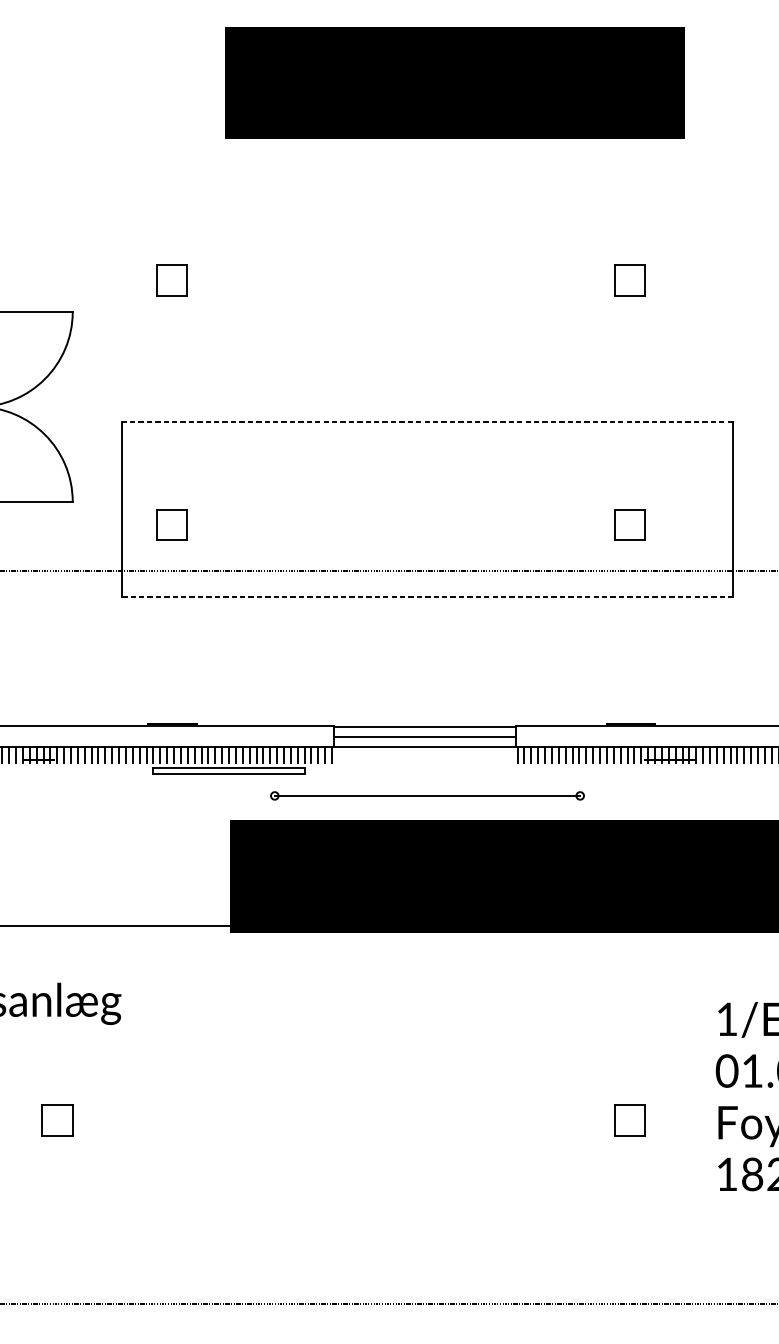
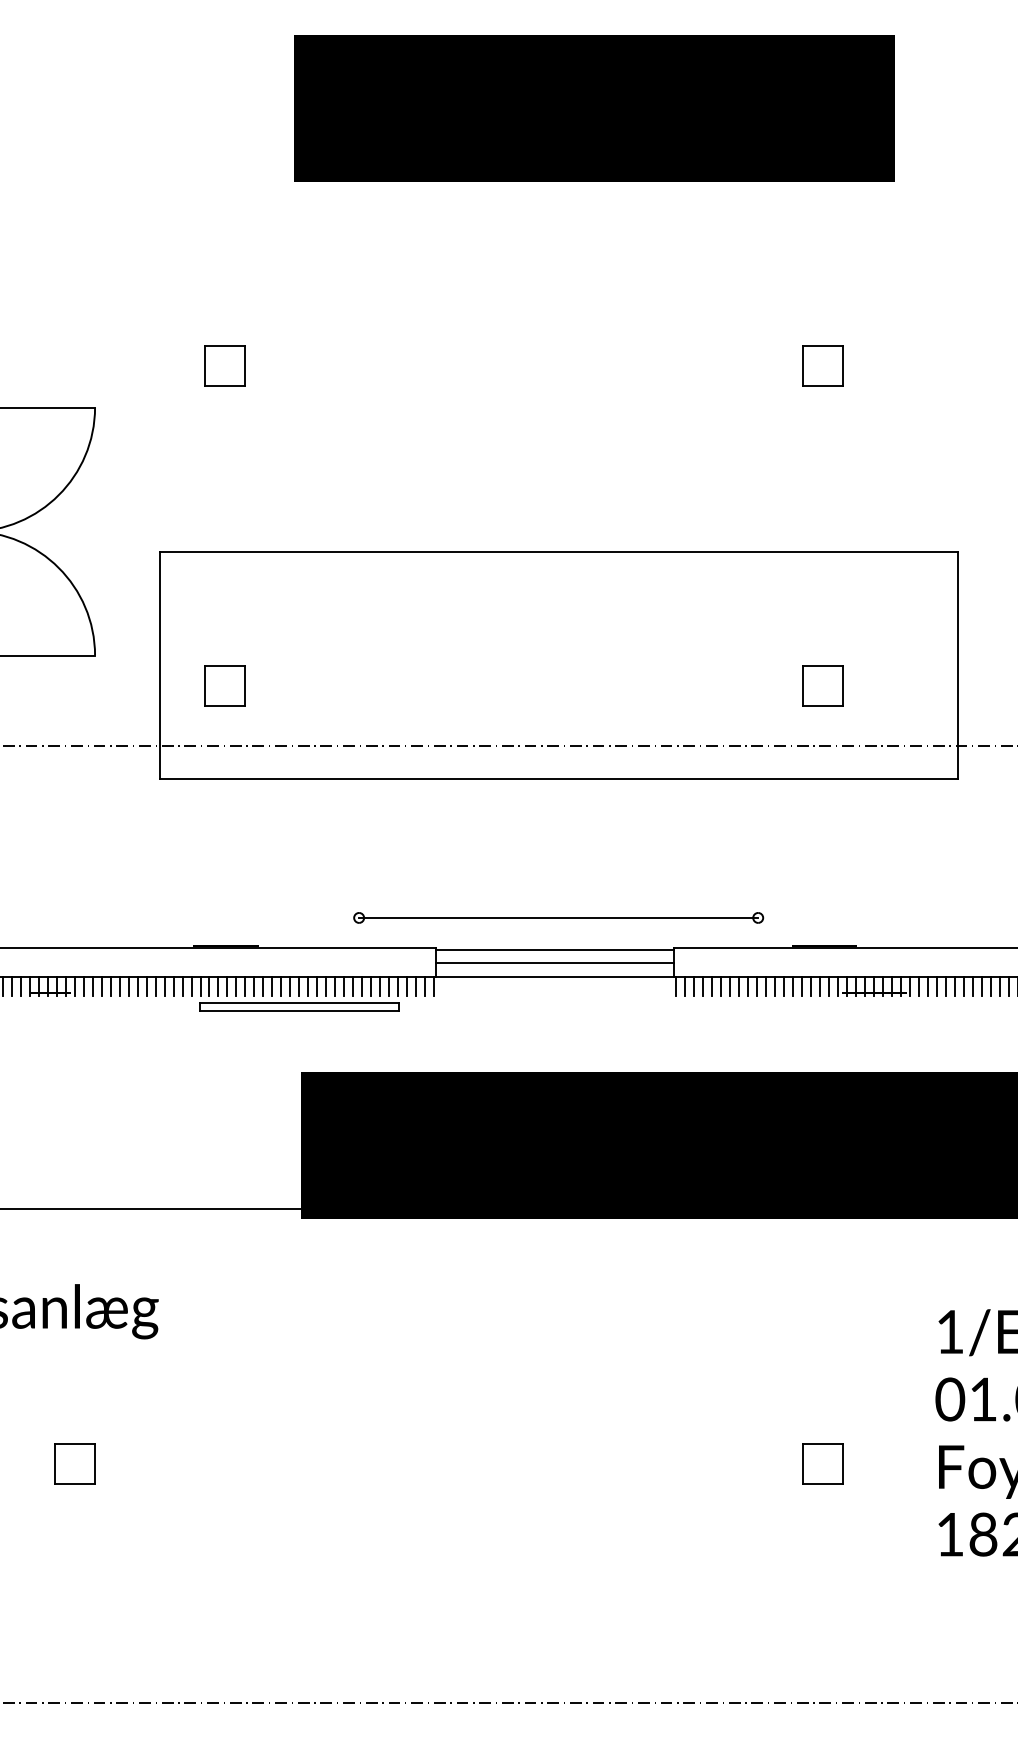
line: (427, 422) -> (558, 551), dashed -> solid
line: (428, 596) -> (559, 779), dashed -> solid
part: (427, 795) -> (558, 917), moved

